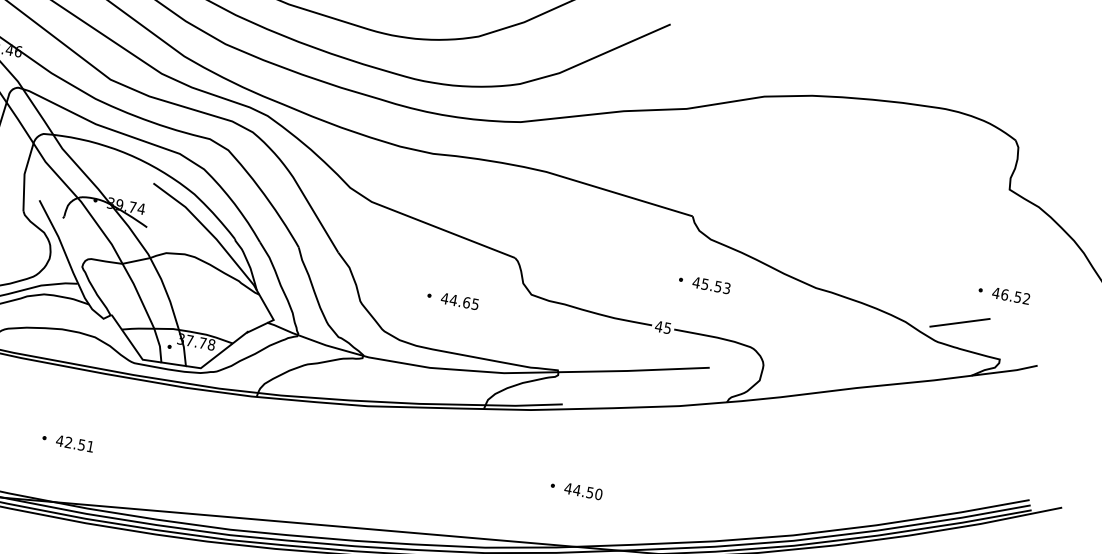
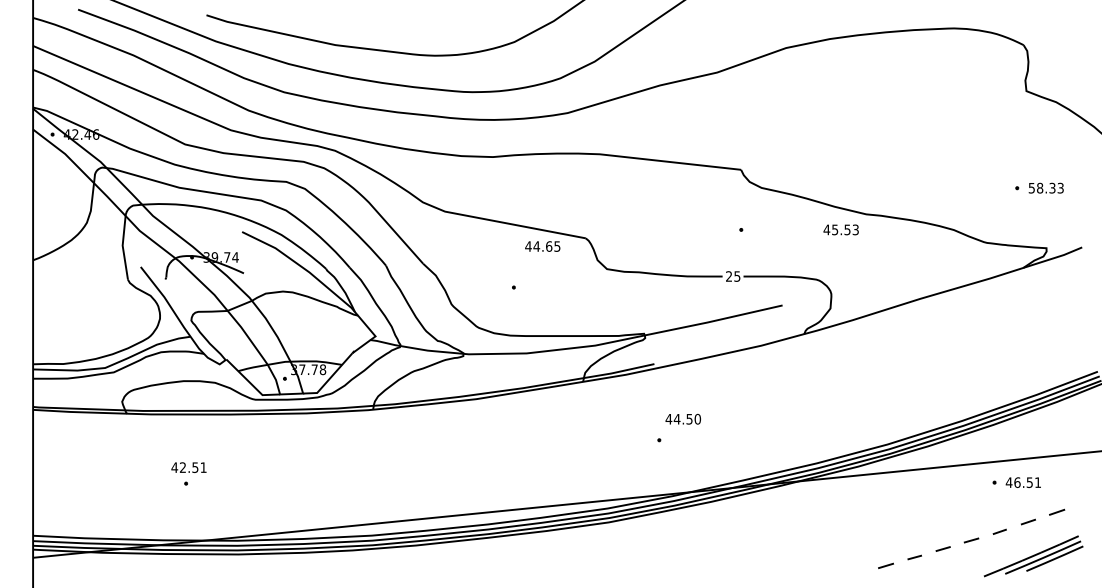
text: (710, 284) -> (840, 229), moved
text: (1010, 295) -> (1045, 187), 46.52 -> 58.33
text: (459, 301) -> (542, 246), moved
line: (959, 321) -> (1003, 220), removed
text: (658, 326) -> (728, 276), 45 -> 25
text: (74, 443) -> (188, 467), moved
text: (582, 490) -> (682, 418), moved

